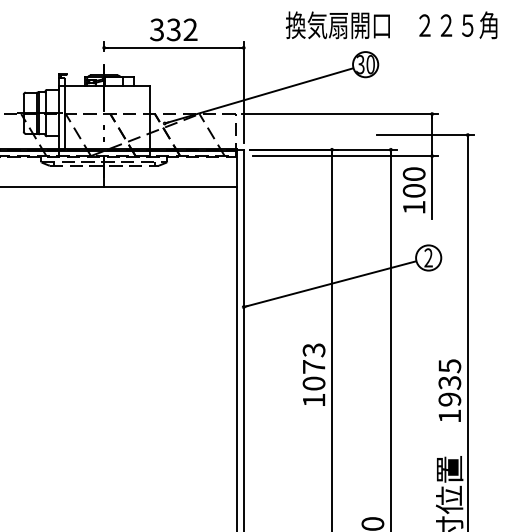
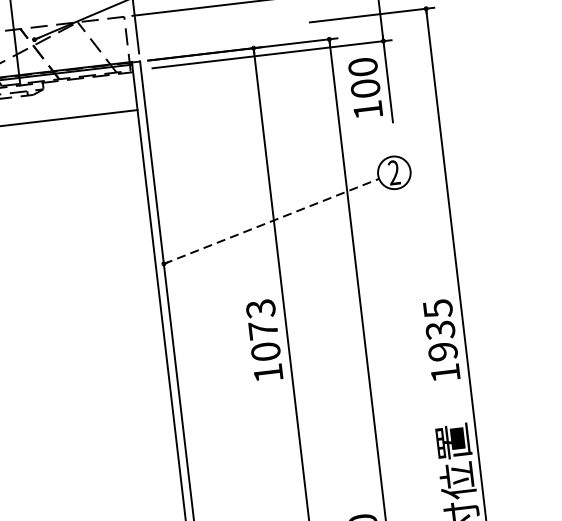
line: (330, 284) -> (272, 221), solid -> dashed

